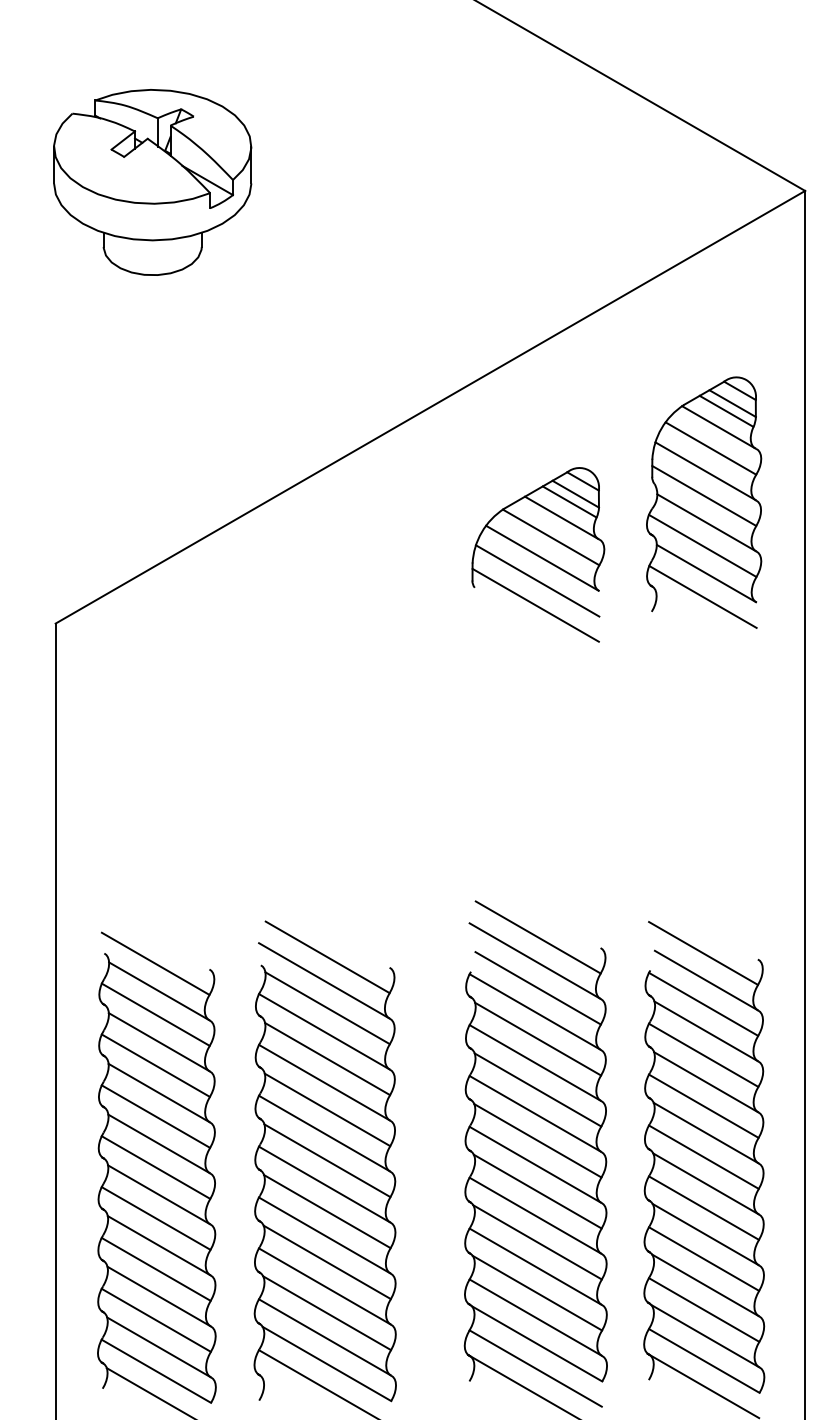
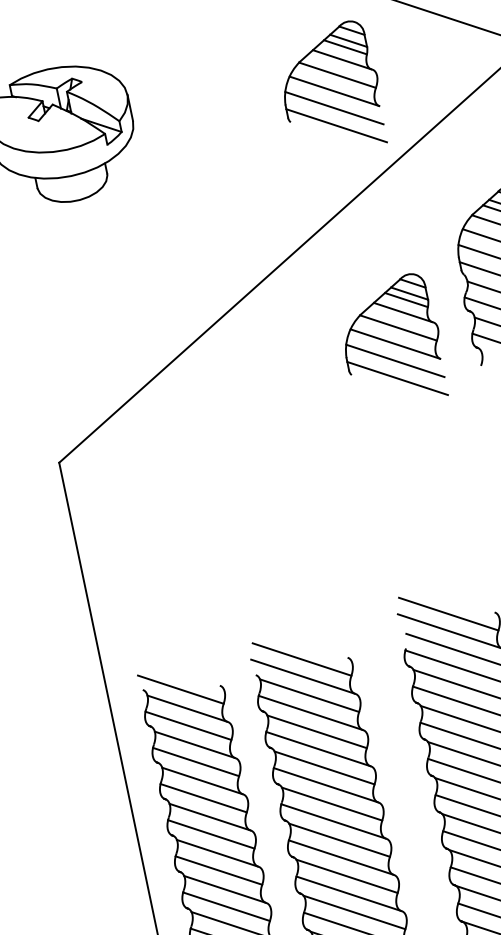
part: (527, 196) -> (331, 89), added

